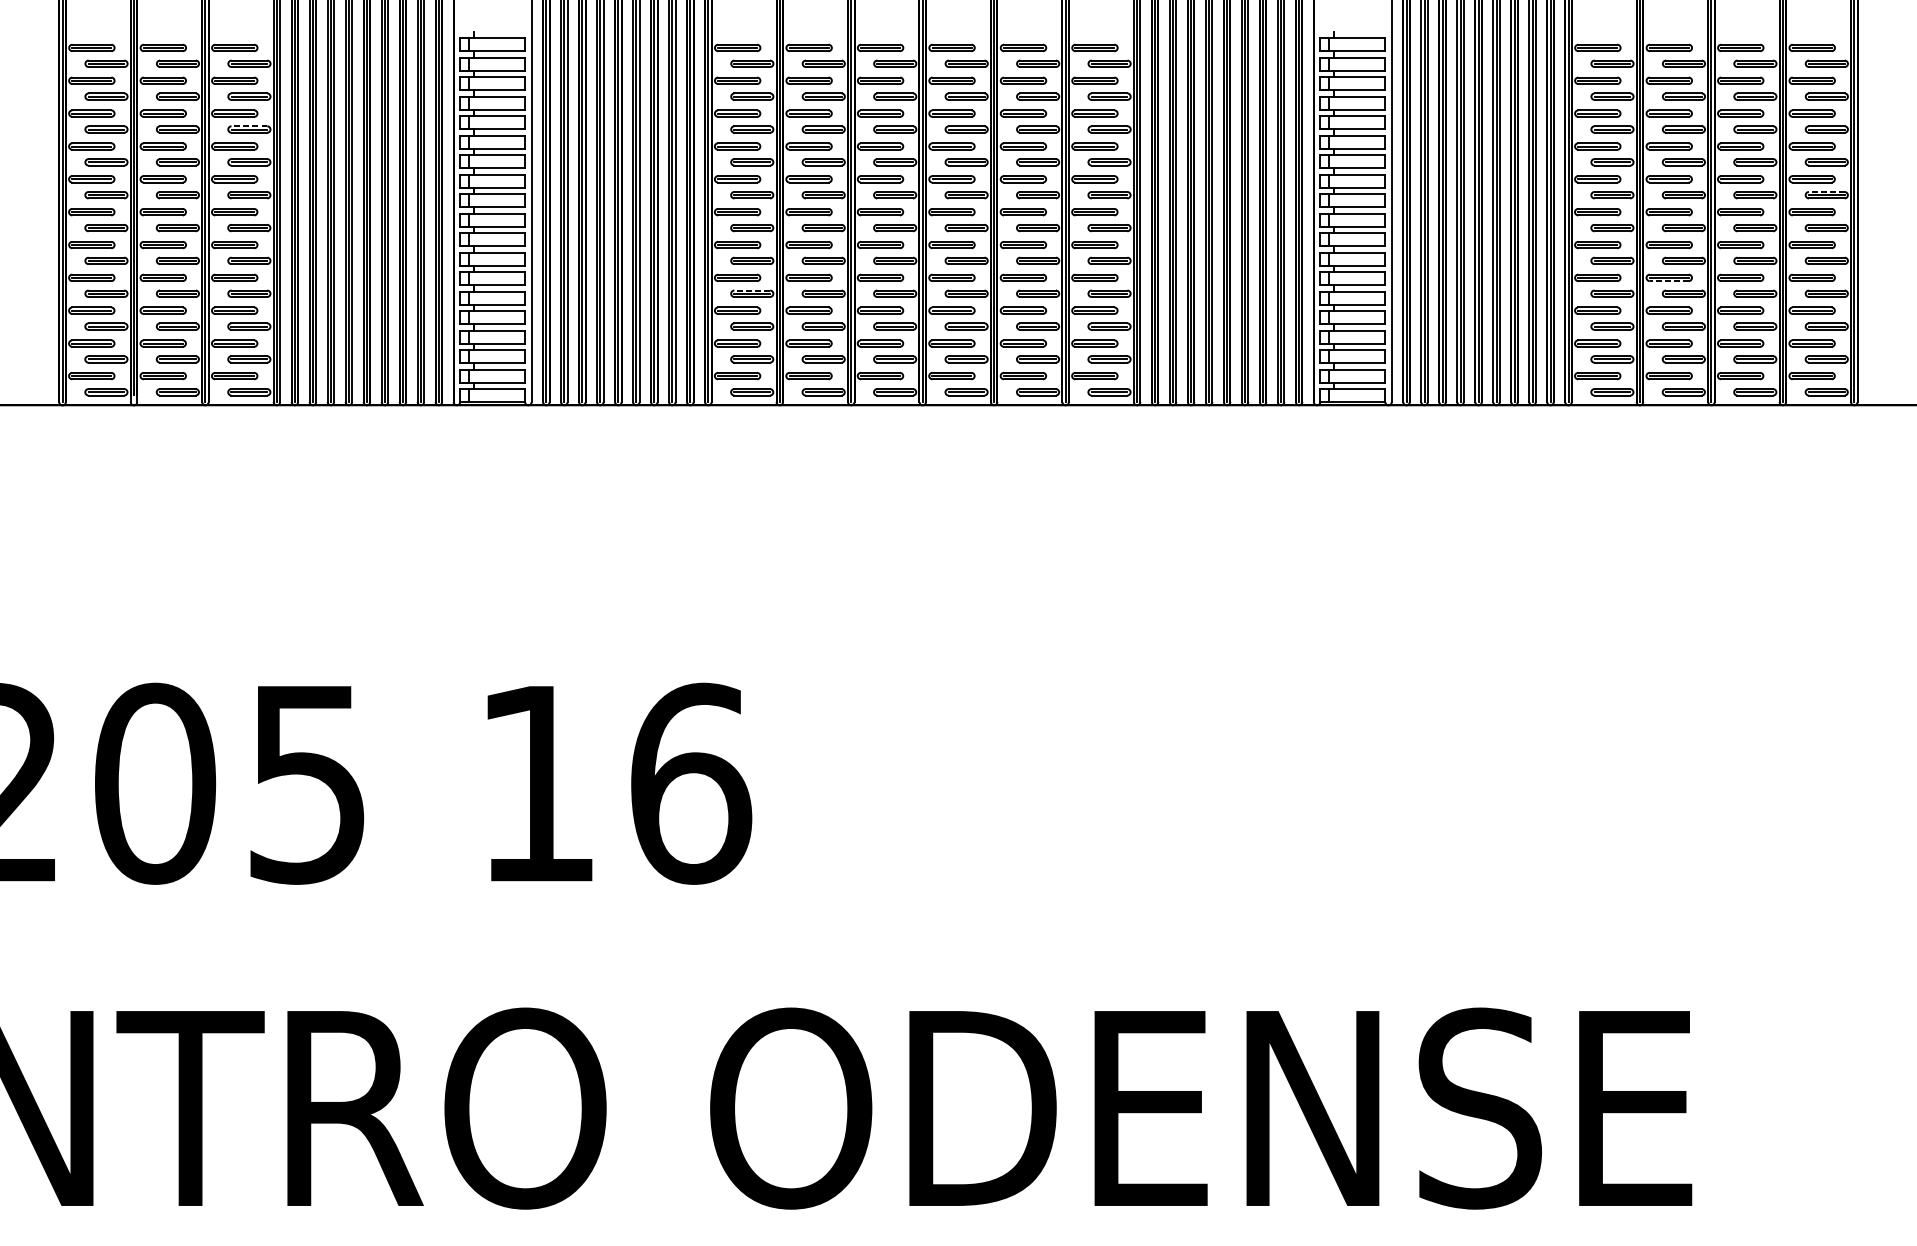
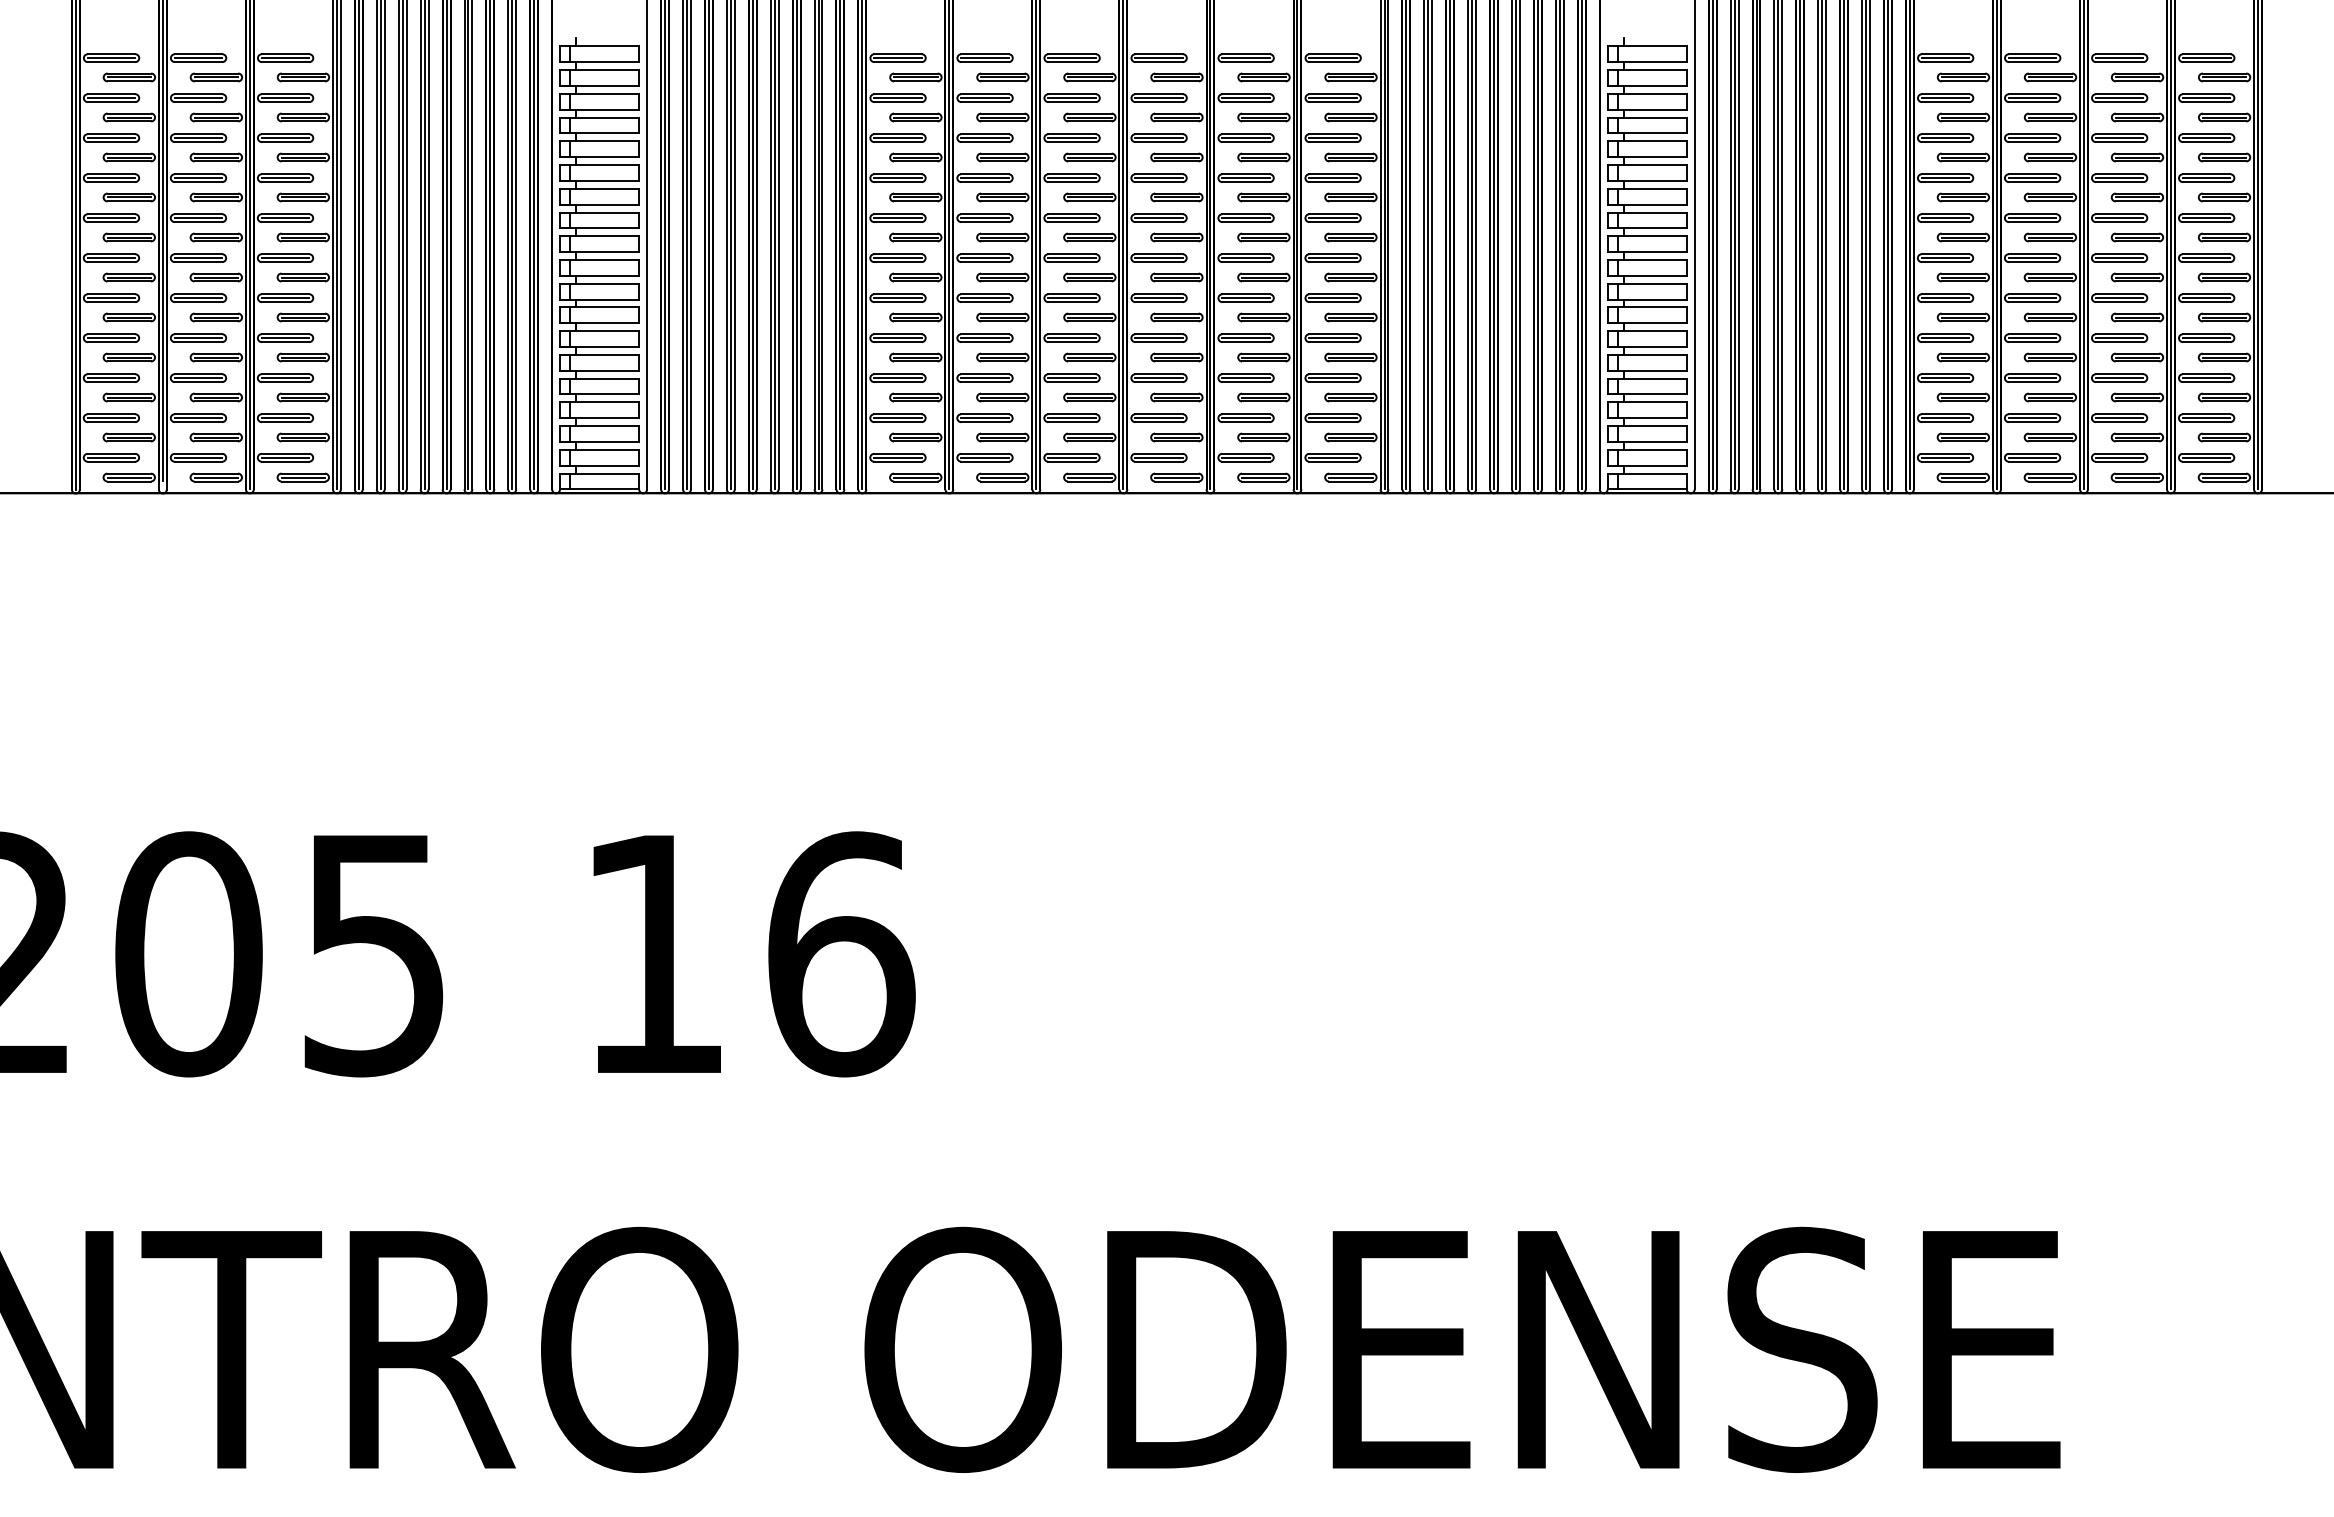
line: (249, 126) -> (303, 153), dashed -> solid
line: (1826, 191) -> (2224, 233), dashed -> solid
line: (1669, 281) -> (2032, 342), dashed -> solid
line: (751, 290) -> (915, 353), dashed -> solid

